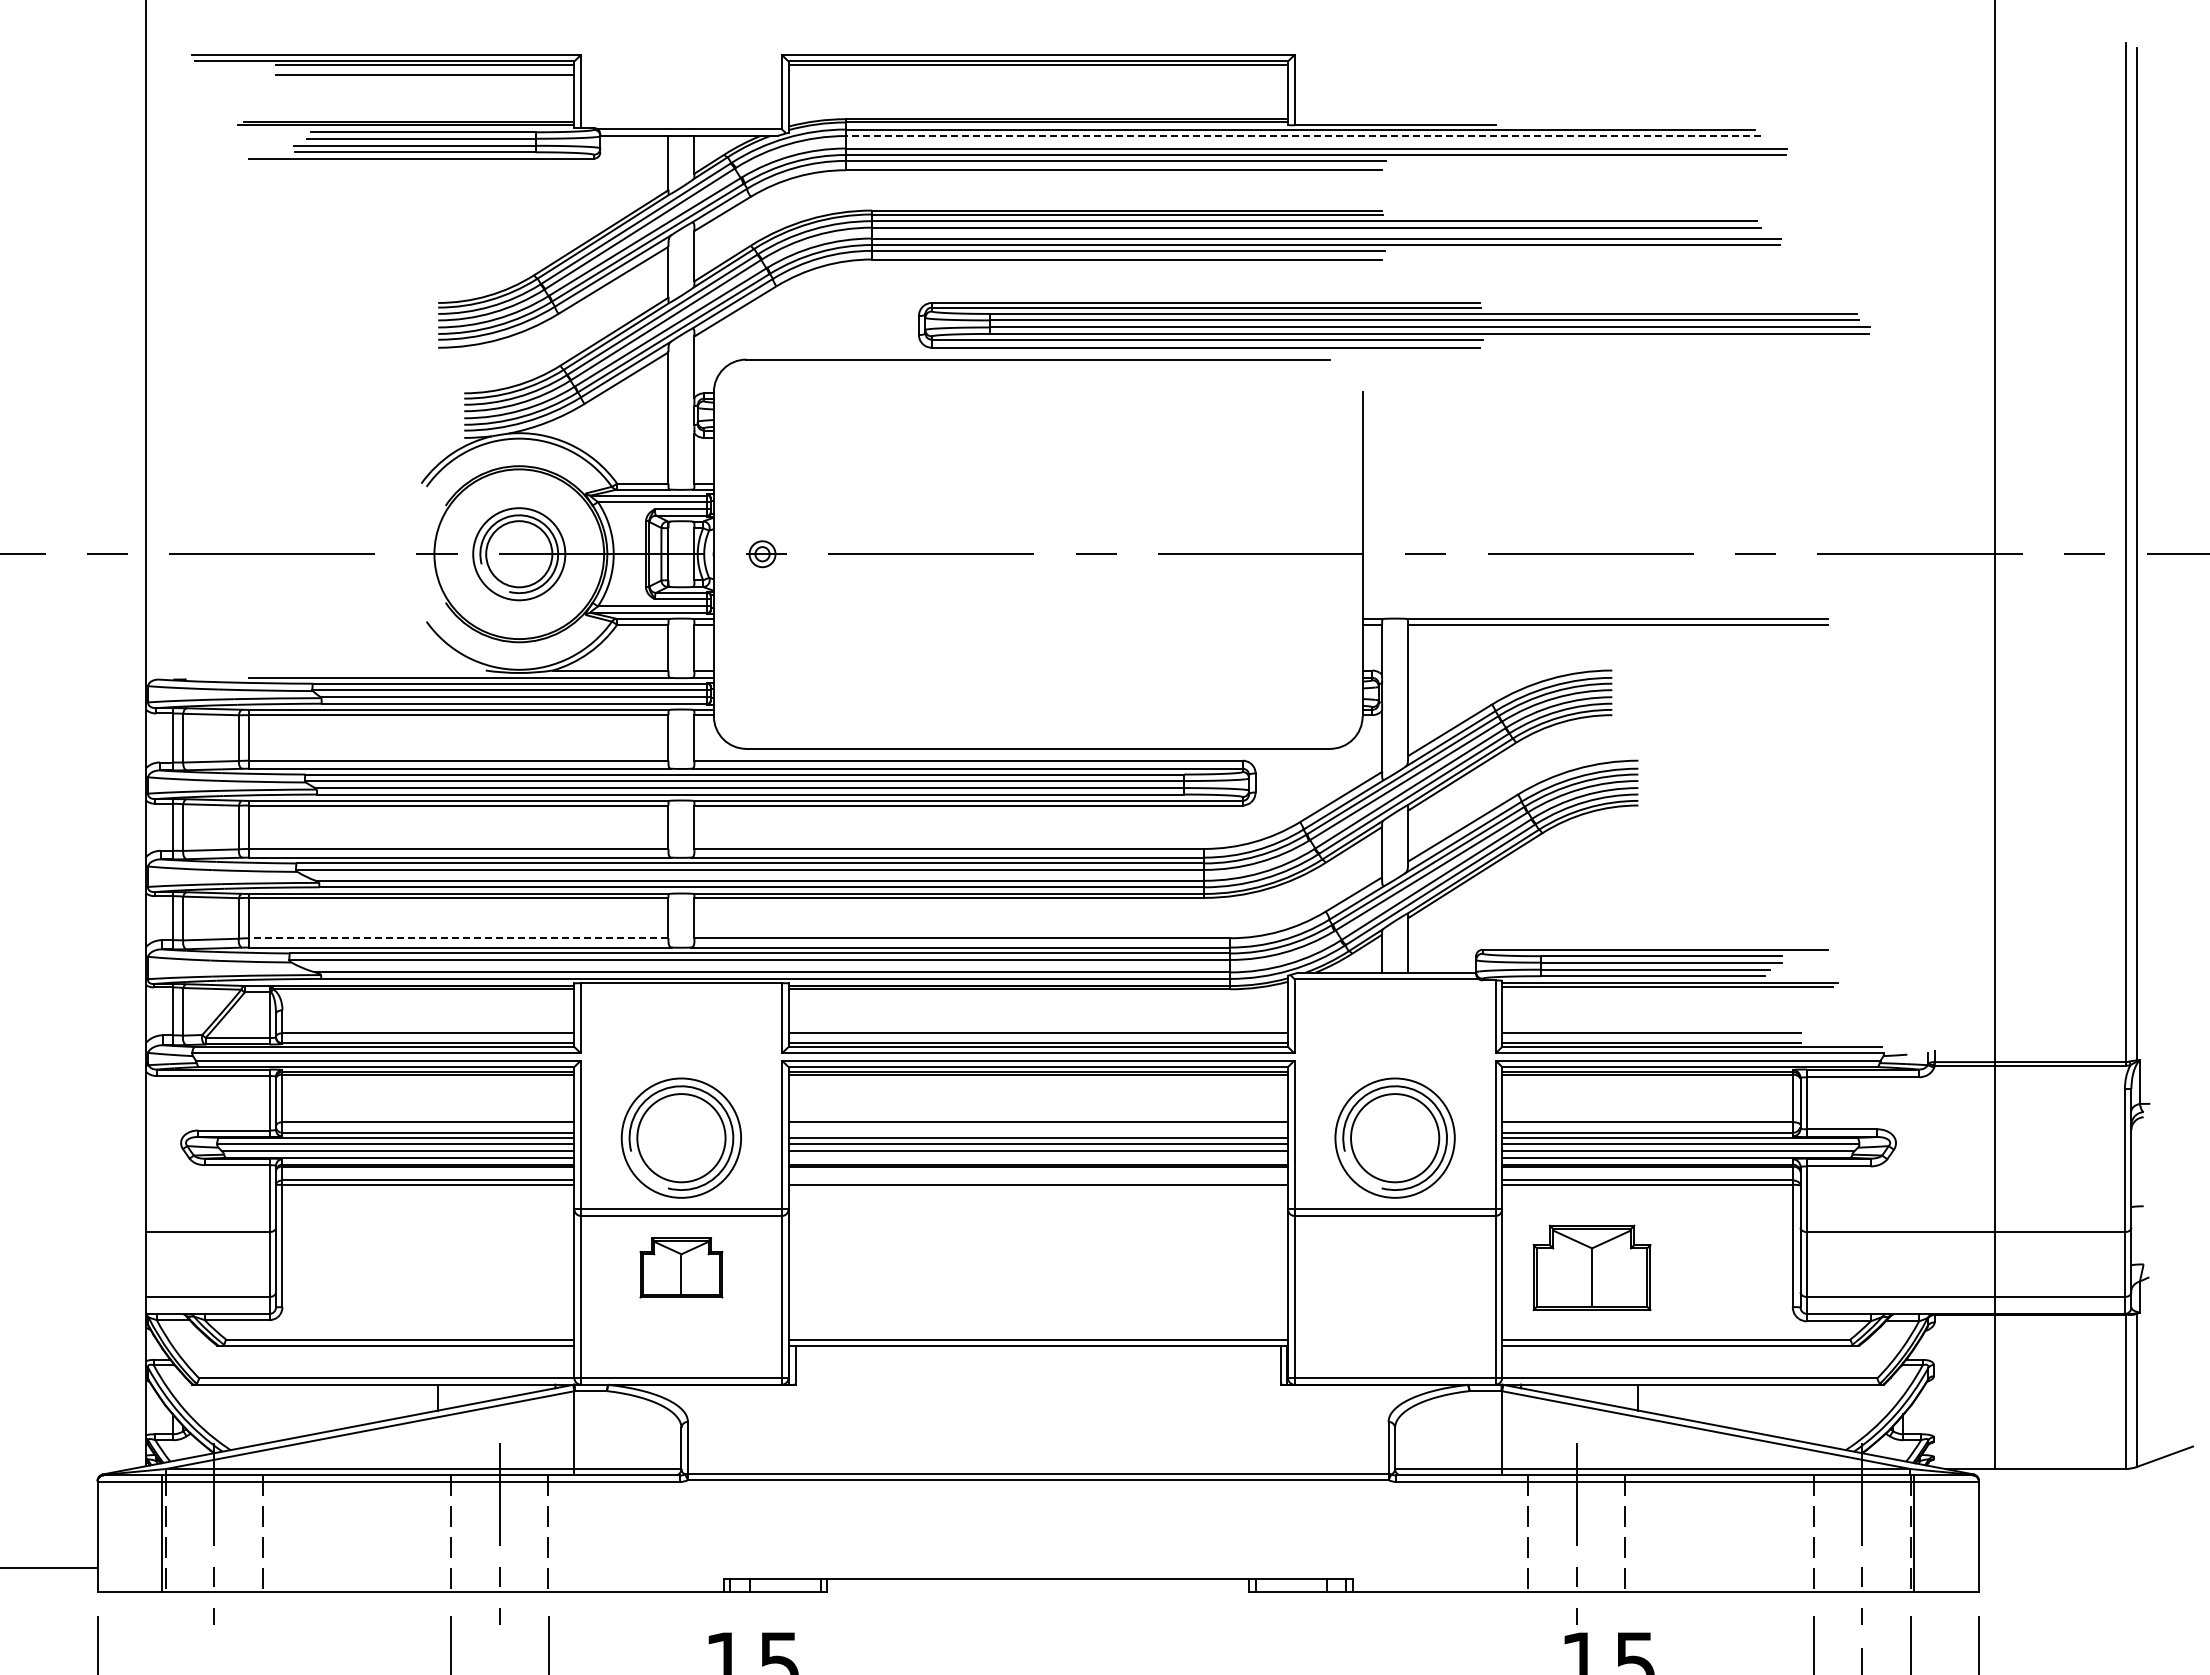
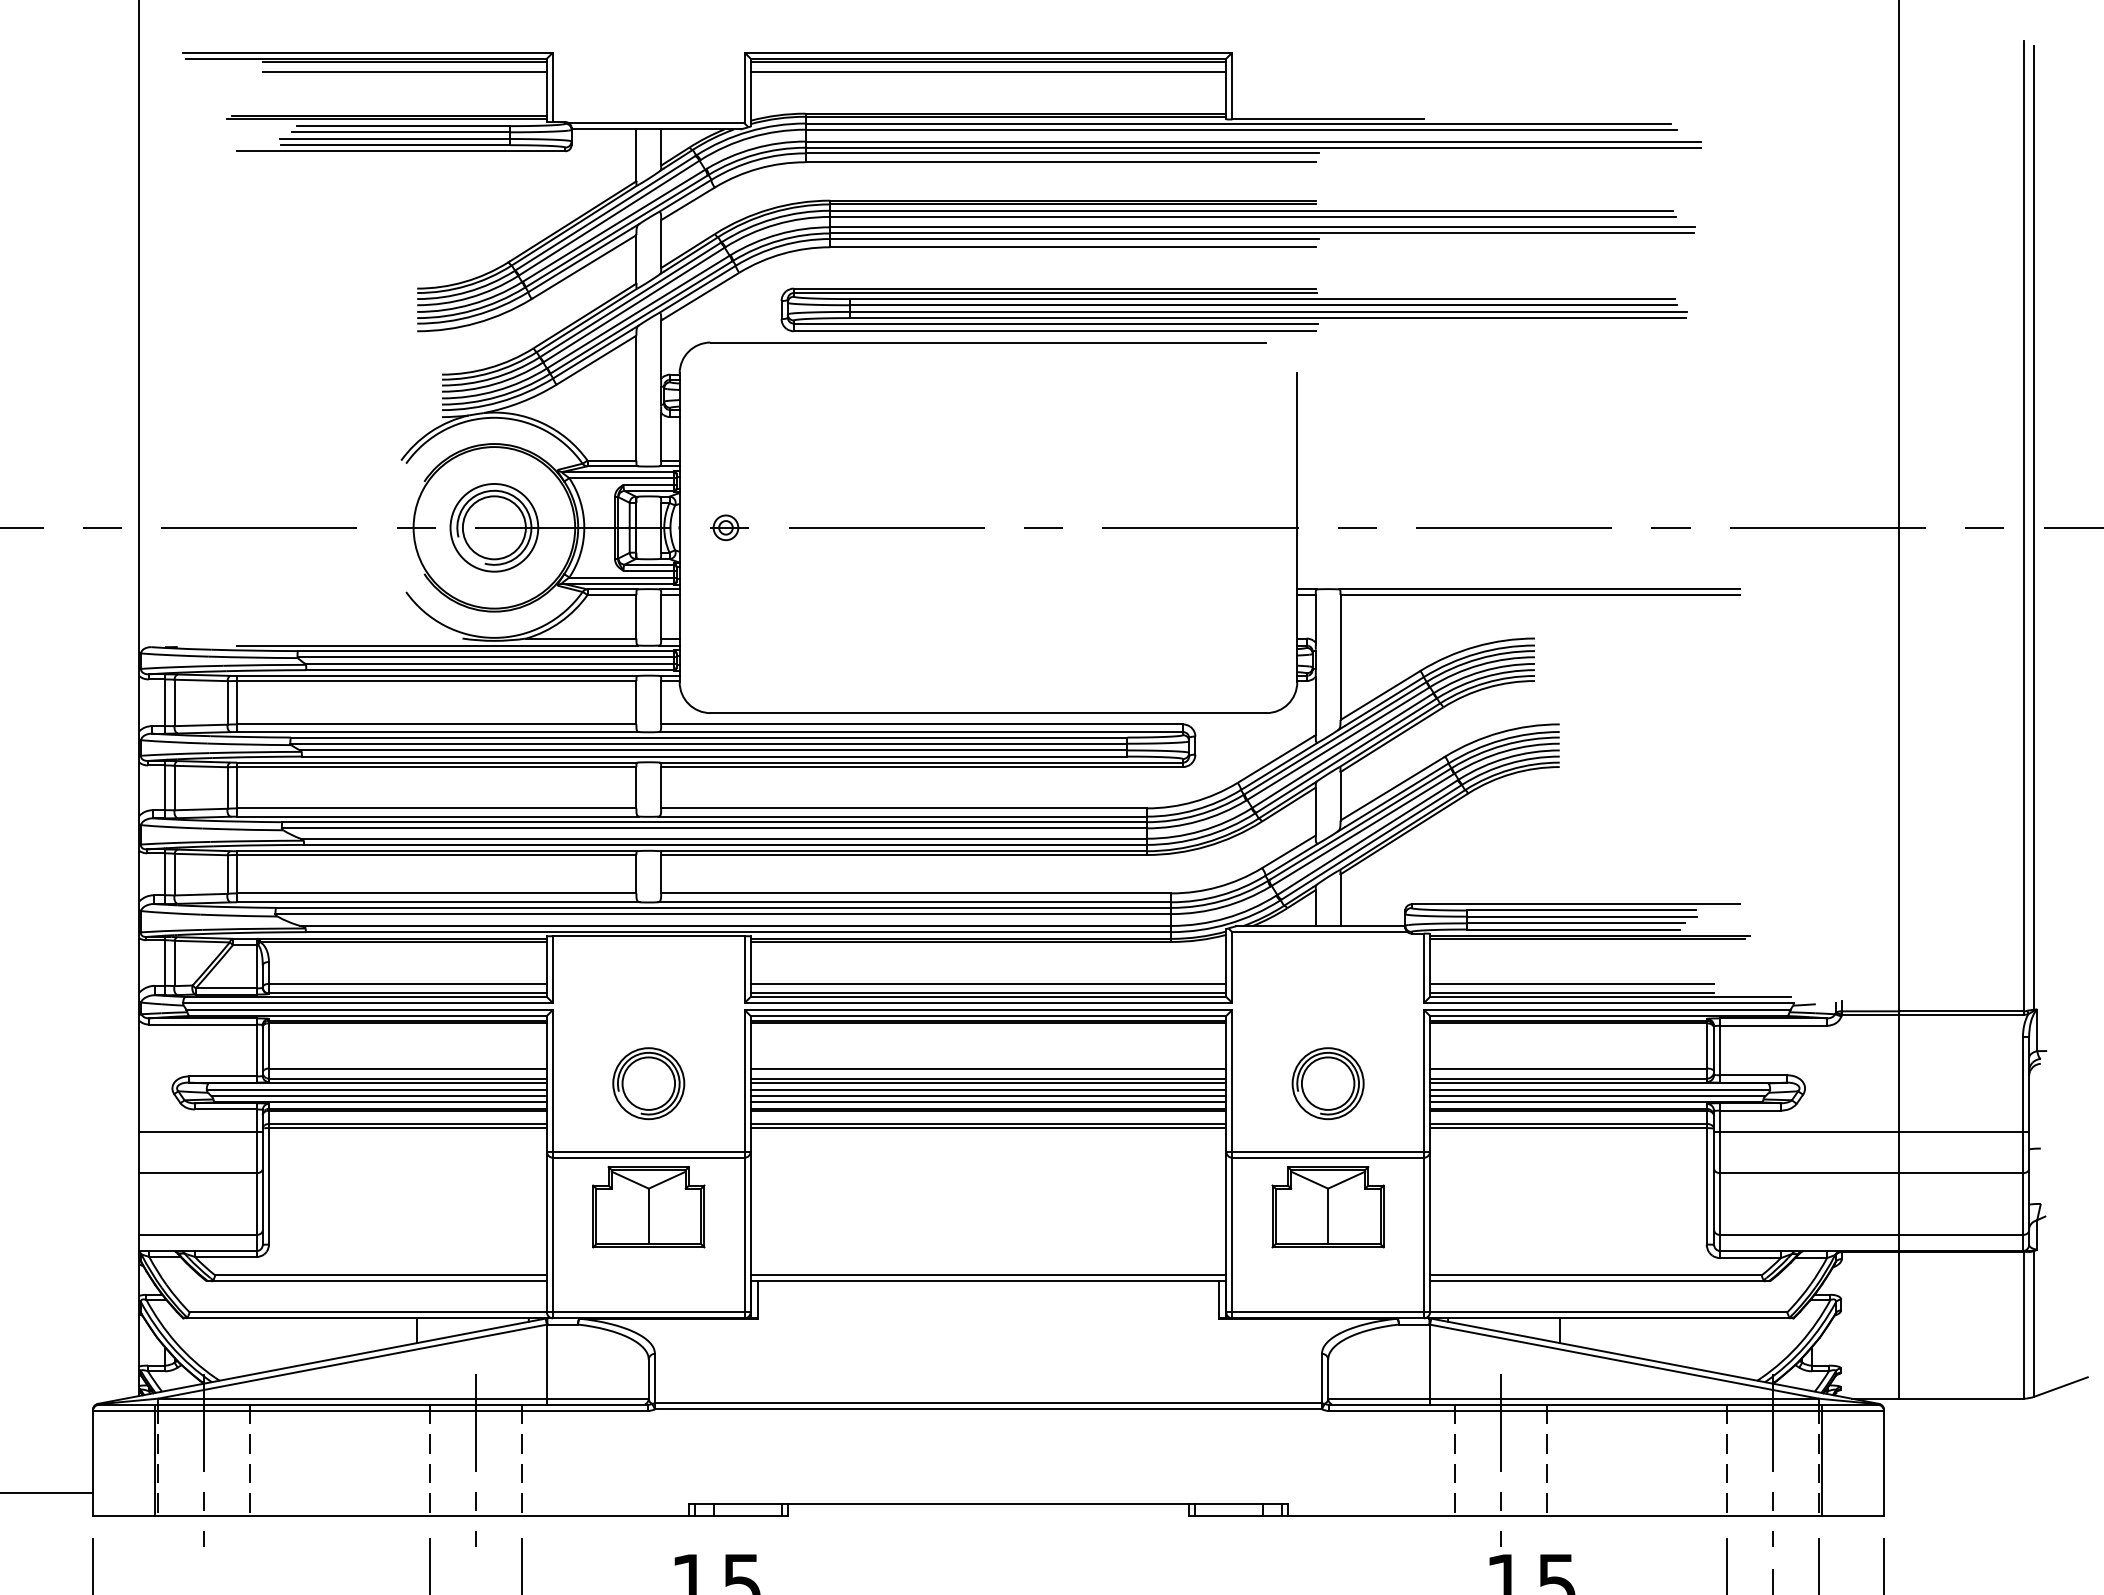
line: (1038, 75) -> (988, 72), added
line: (1303, 136) -> (1240, 130), dashed -> solid
part: (1394, 325) -> (1234, 310), moved
line: (458, 938) -> (436, 893), dashed -> solid
line: (1038, 1132) -> (988, 1078), added
part: (681, 1137) -> (648, 1083), size x0.62
part: (1394, 1137) -> (1327, 1083), size x0.62
line: (1038, 1157) -> (988, 1102), added
line: (1038, 1180) -> (988, 1124), added
line: (211, 1188) -> (201, 1131), added
line: (1965, 1188) -> (1871, 1131), added
part: (681, 1267) -> (648, 1206), size x1.43
part: (1591, 1267) -> (1327, 1206), moved

